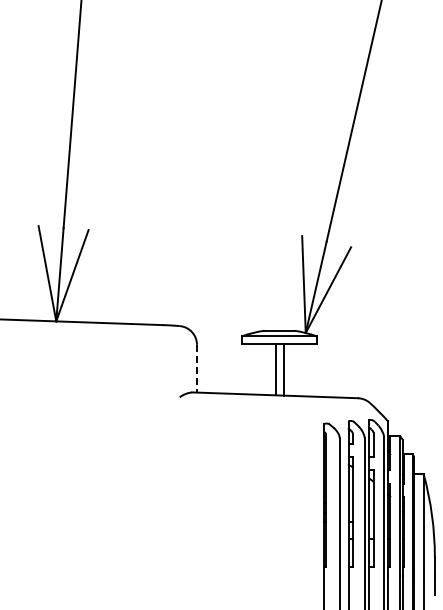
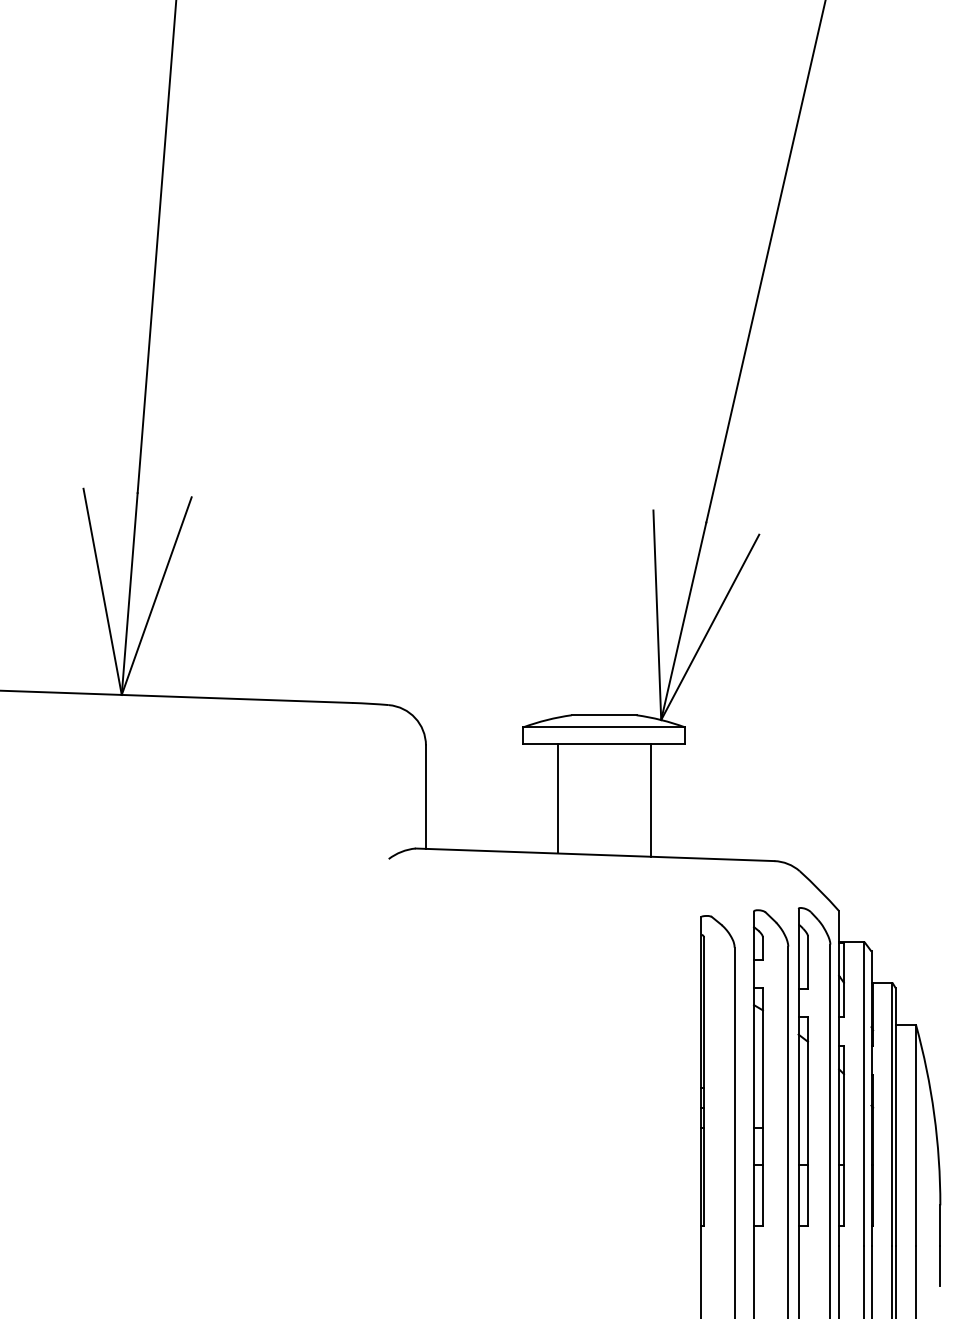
line: (196, 368) -> (424, 796), dashed -> solid
line: (275, 368) -> (556, 796), moved
line: (283, 369) -> (649, 798), moved

